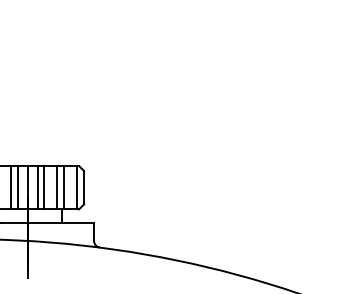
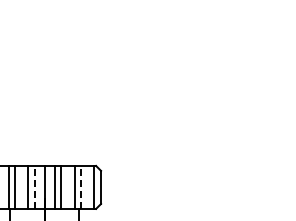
line: (17, 187) -> (34, 187), solid -> dashed
line: (64, 187) -> (81, 187), solid -> dashed

